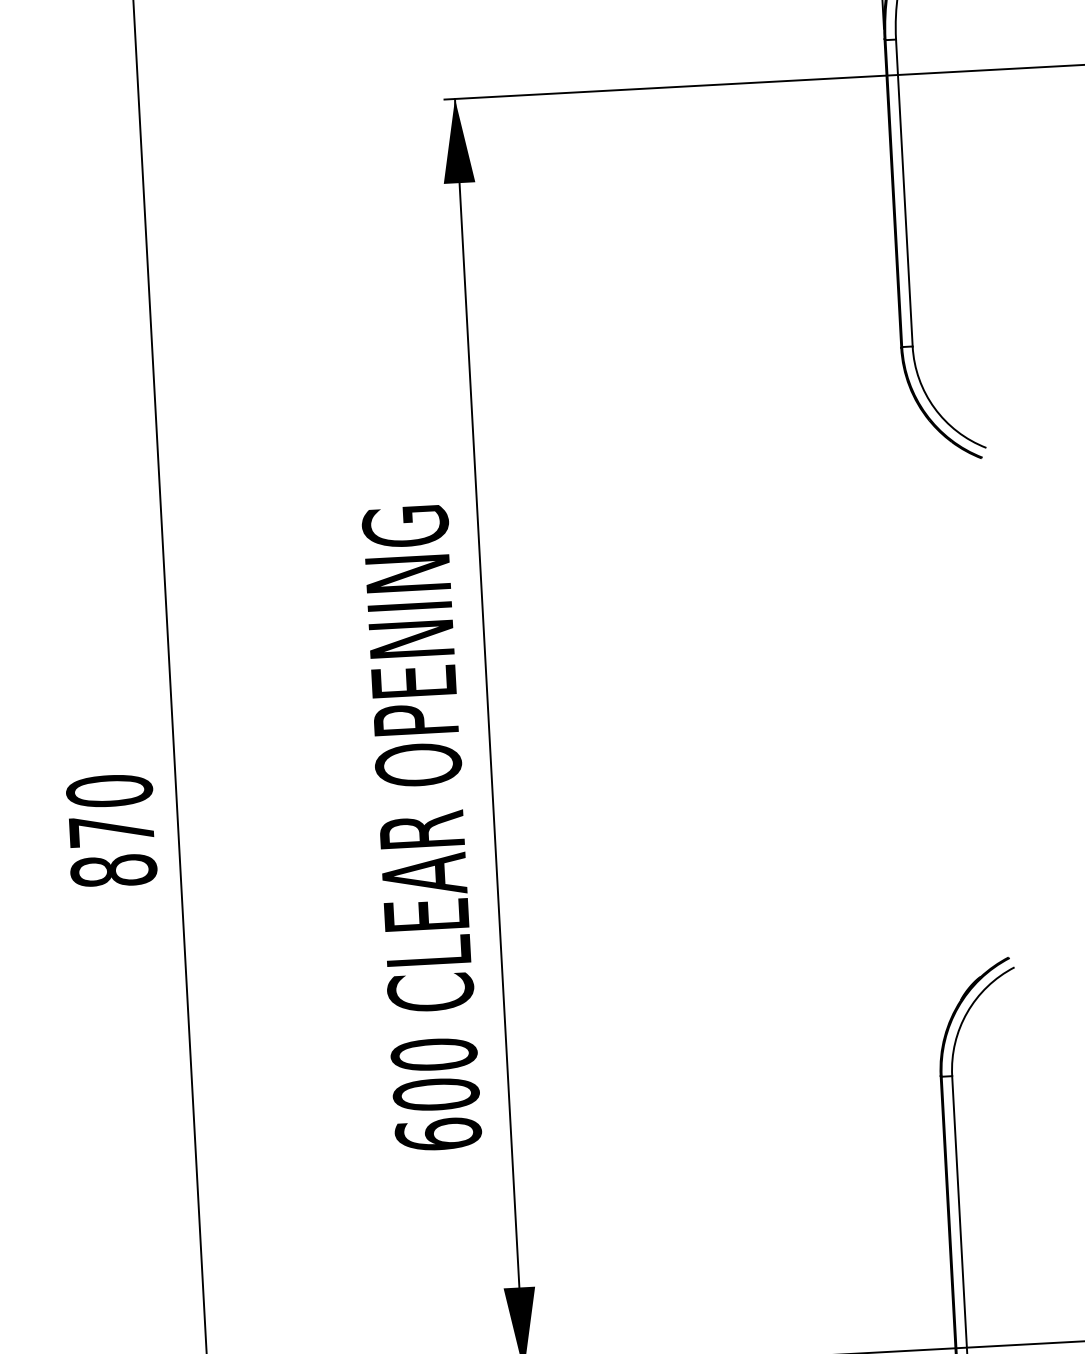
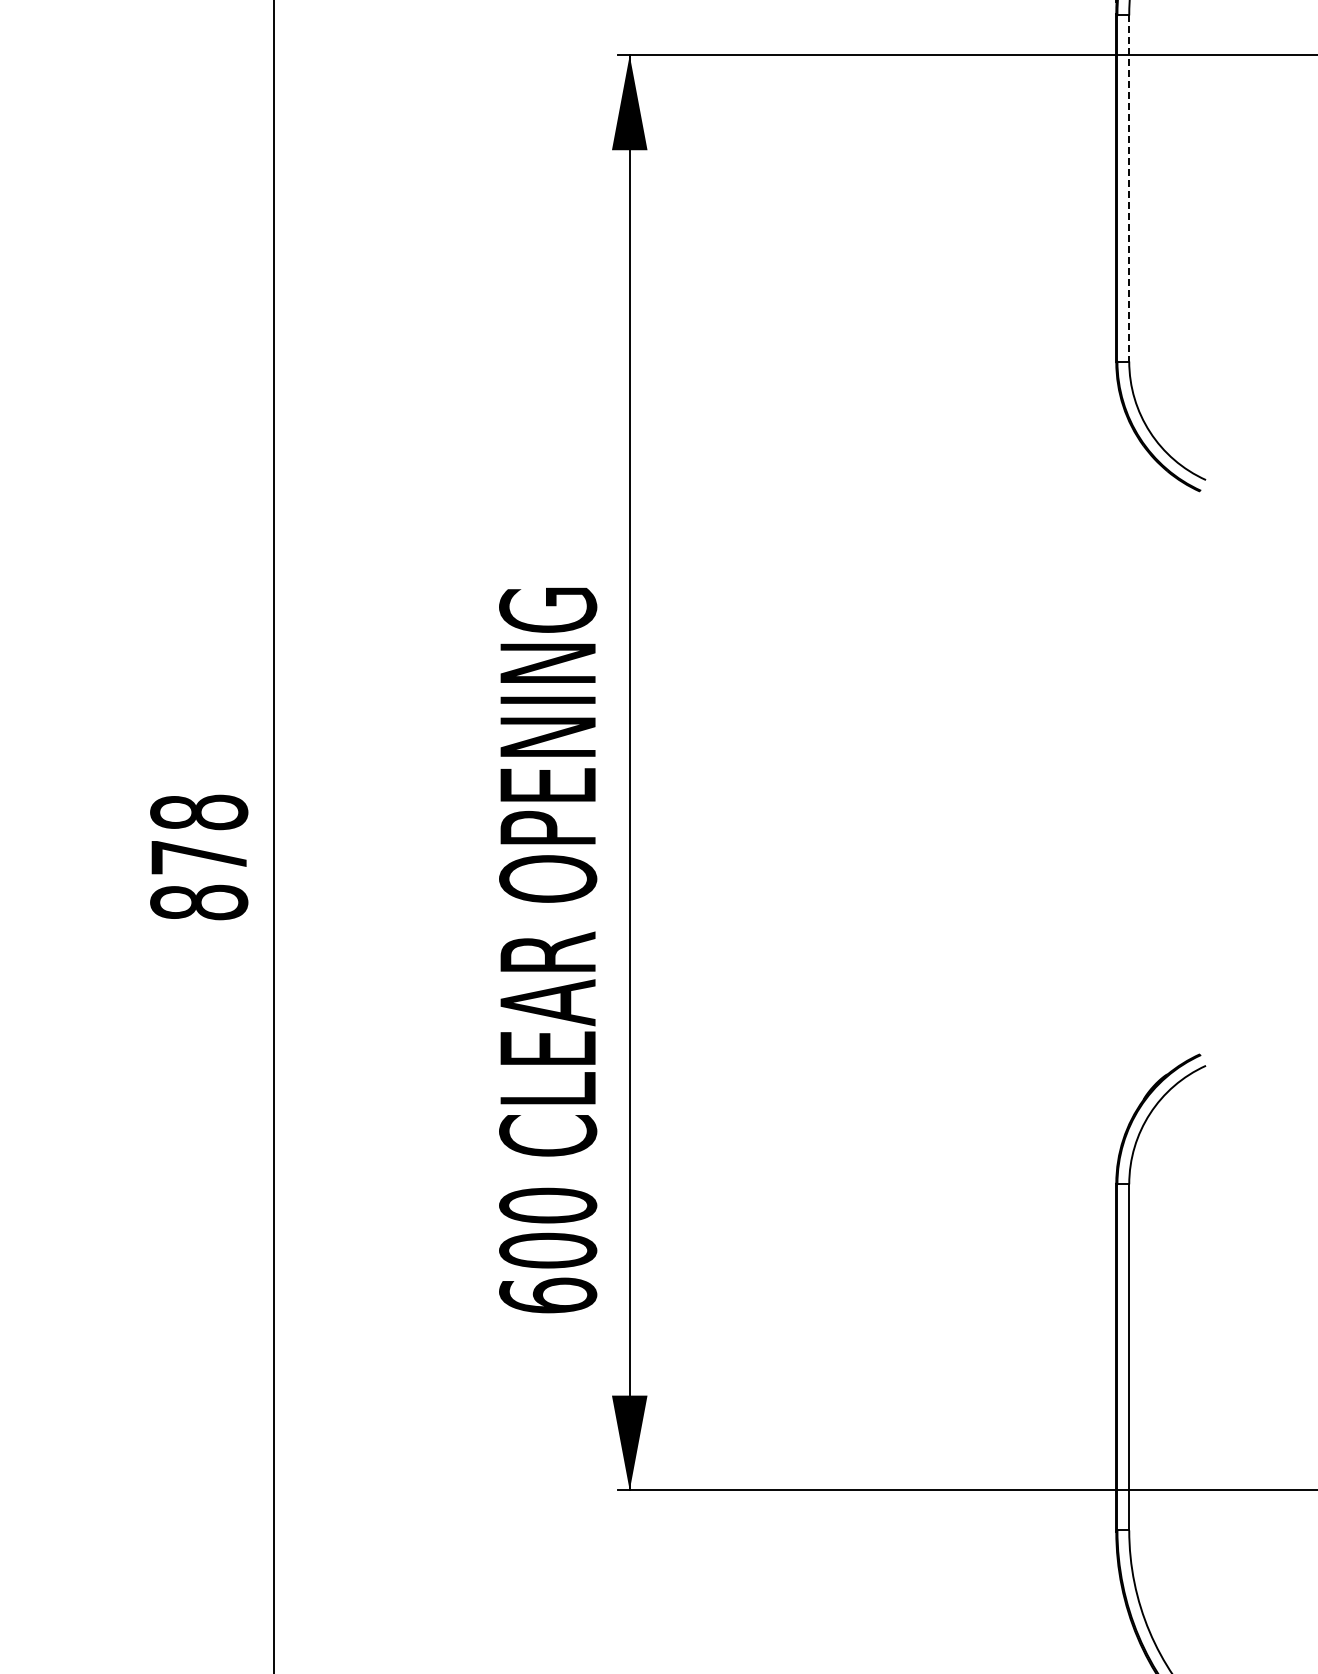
line: (904, 193) -> (1129, 188), solid -> dashed
text: (109, 791) -> (199, 812), 870 -> 878
text: (422, 828) -> (548, 950), moved

